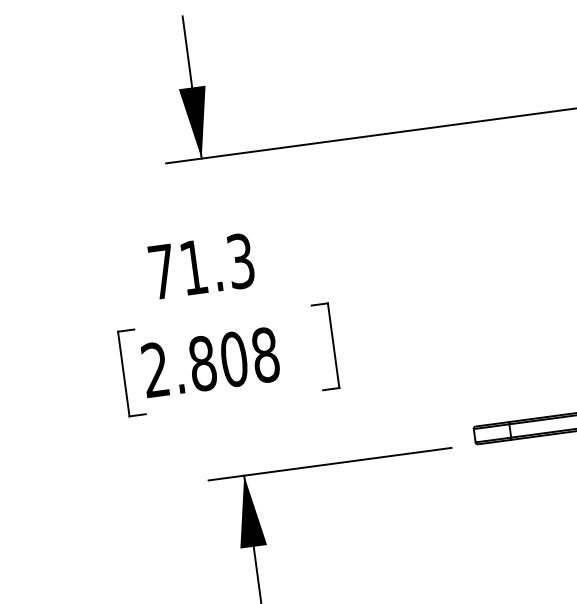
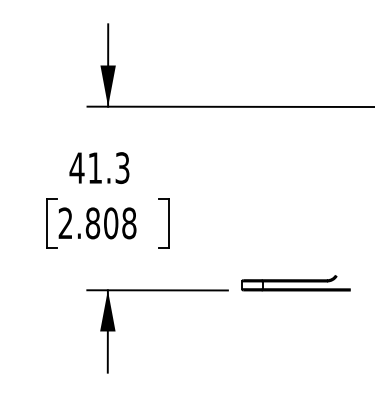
text: (161, 270) -> (76, 167), 71.3 -> 41.3

